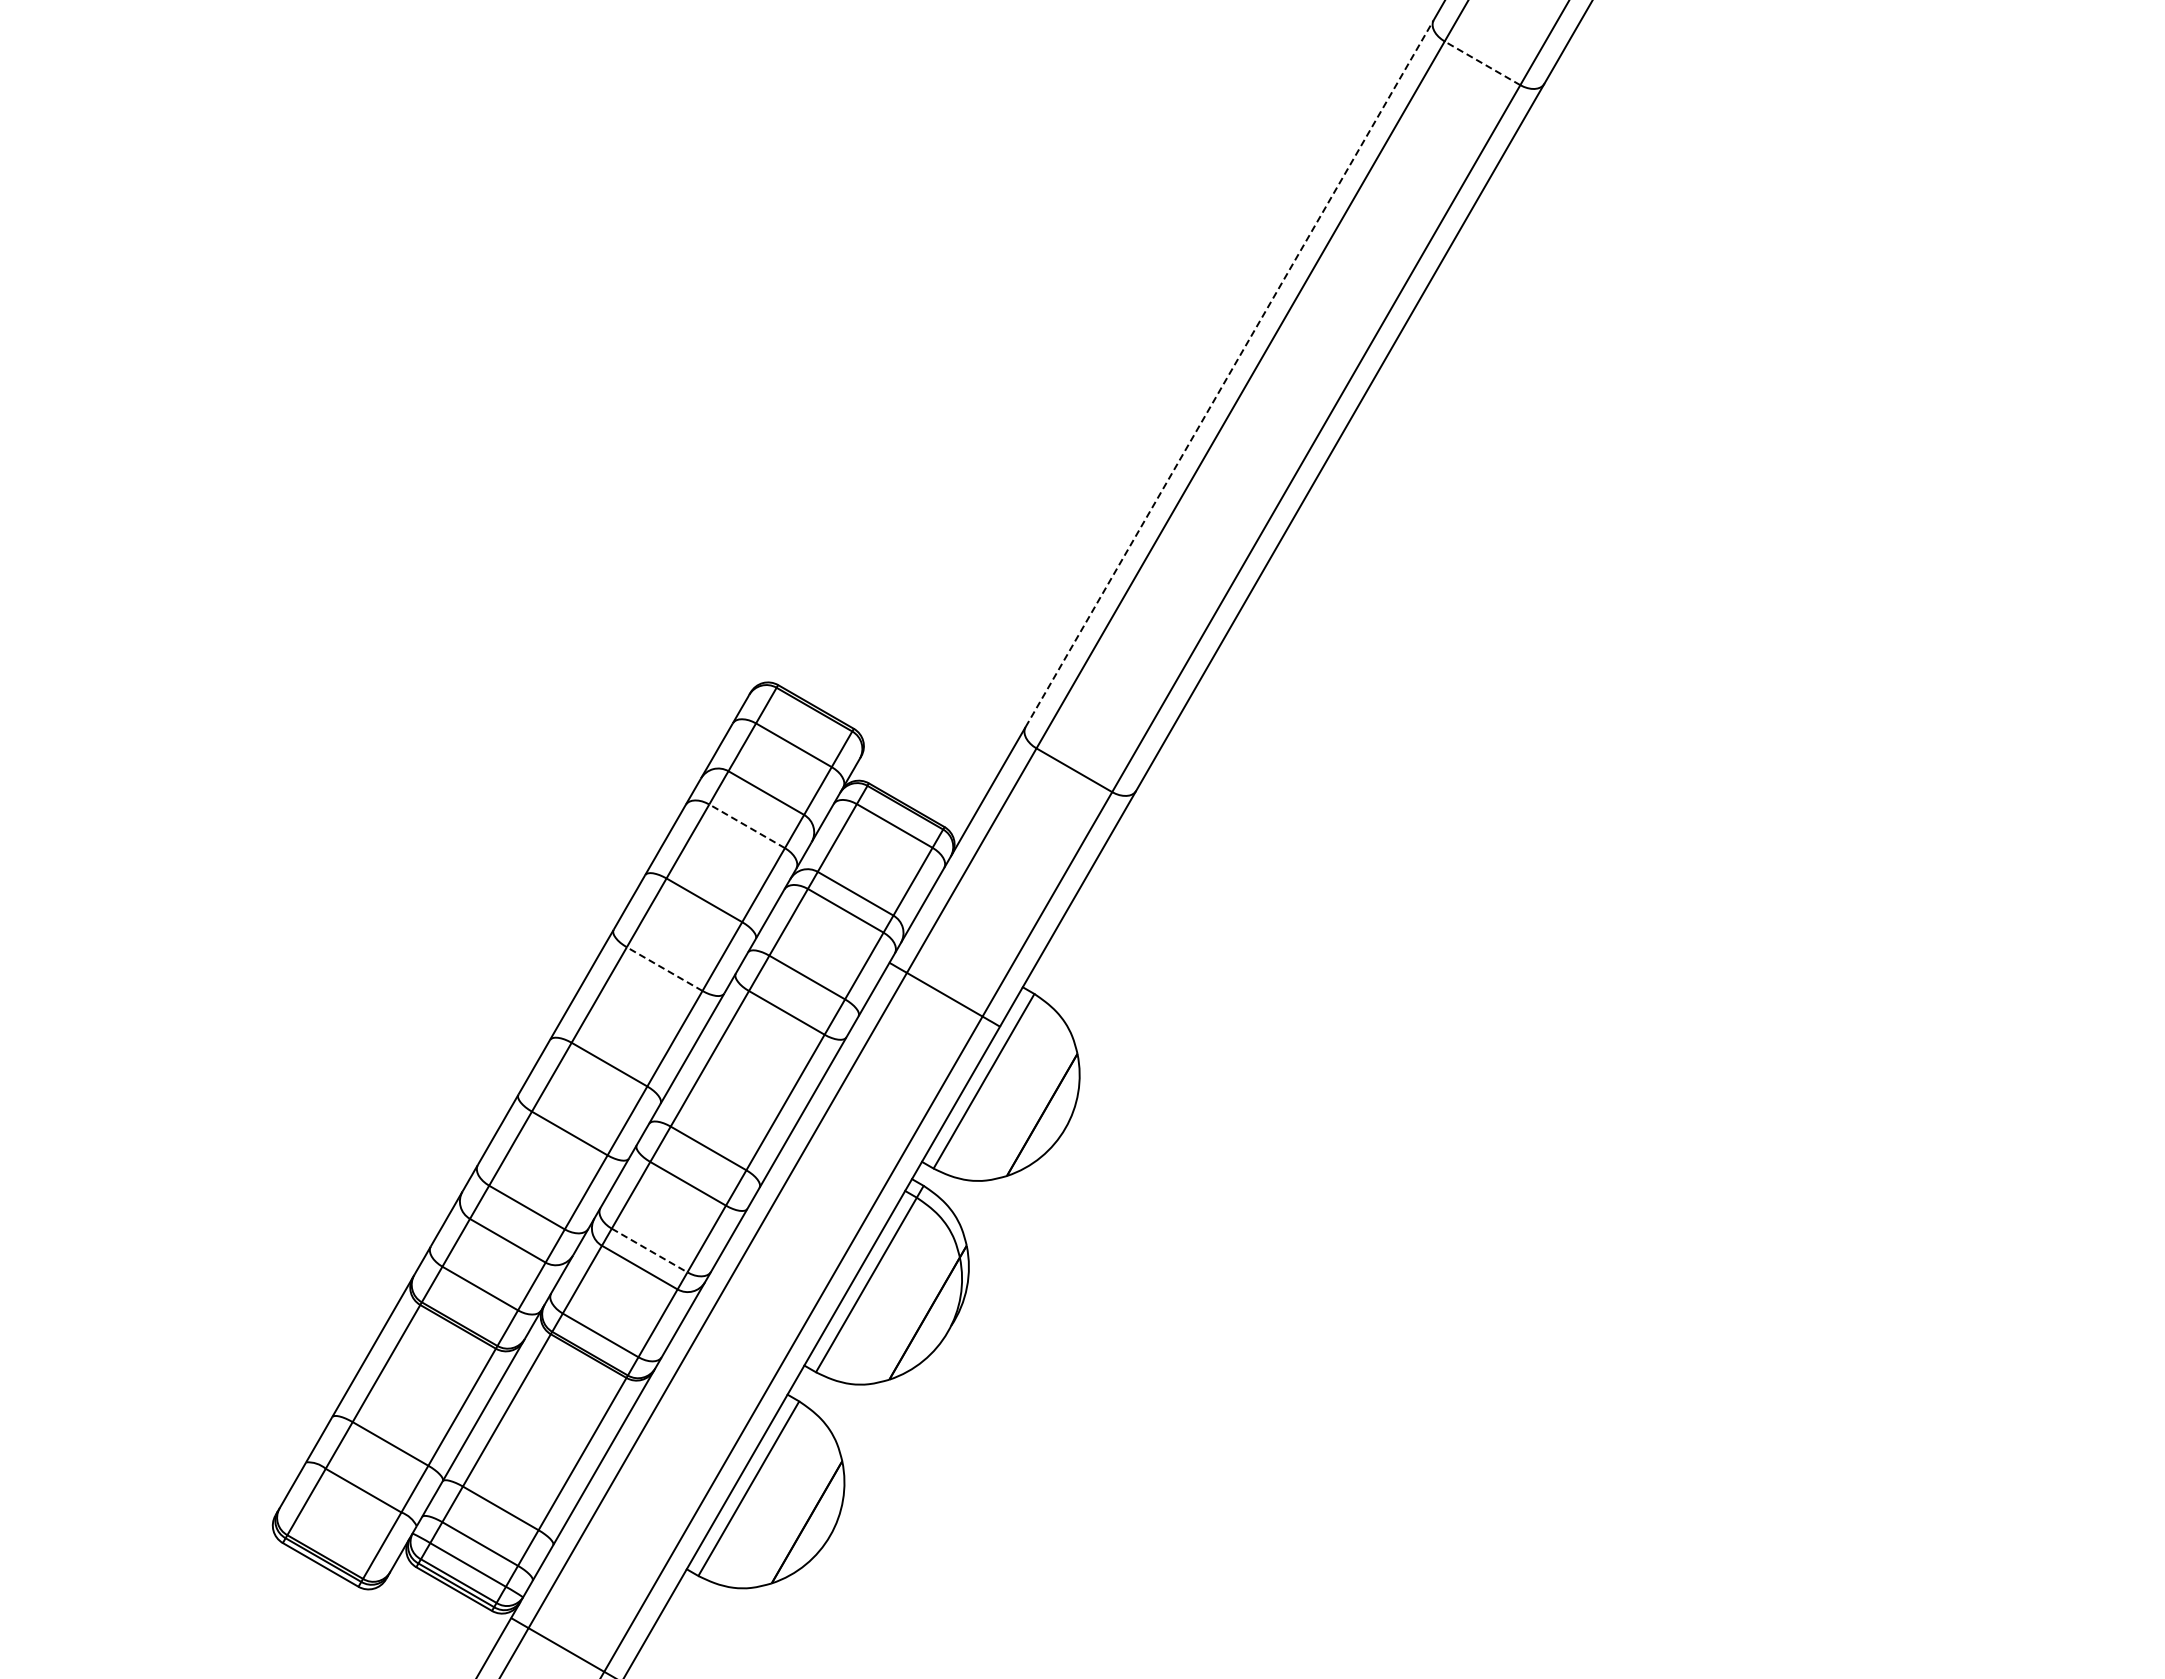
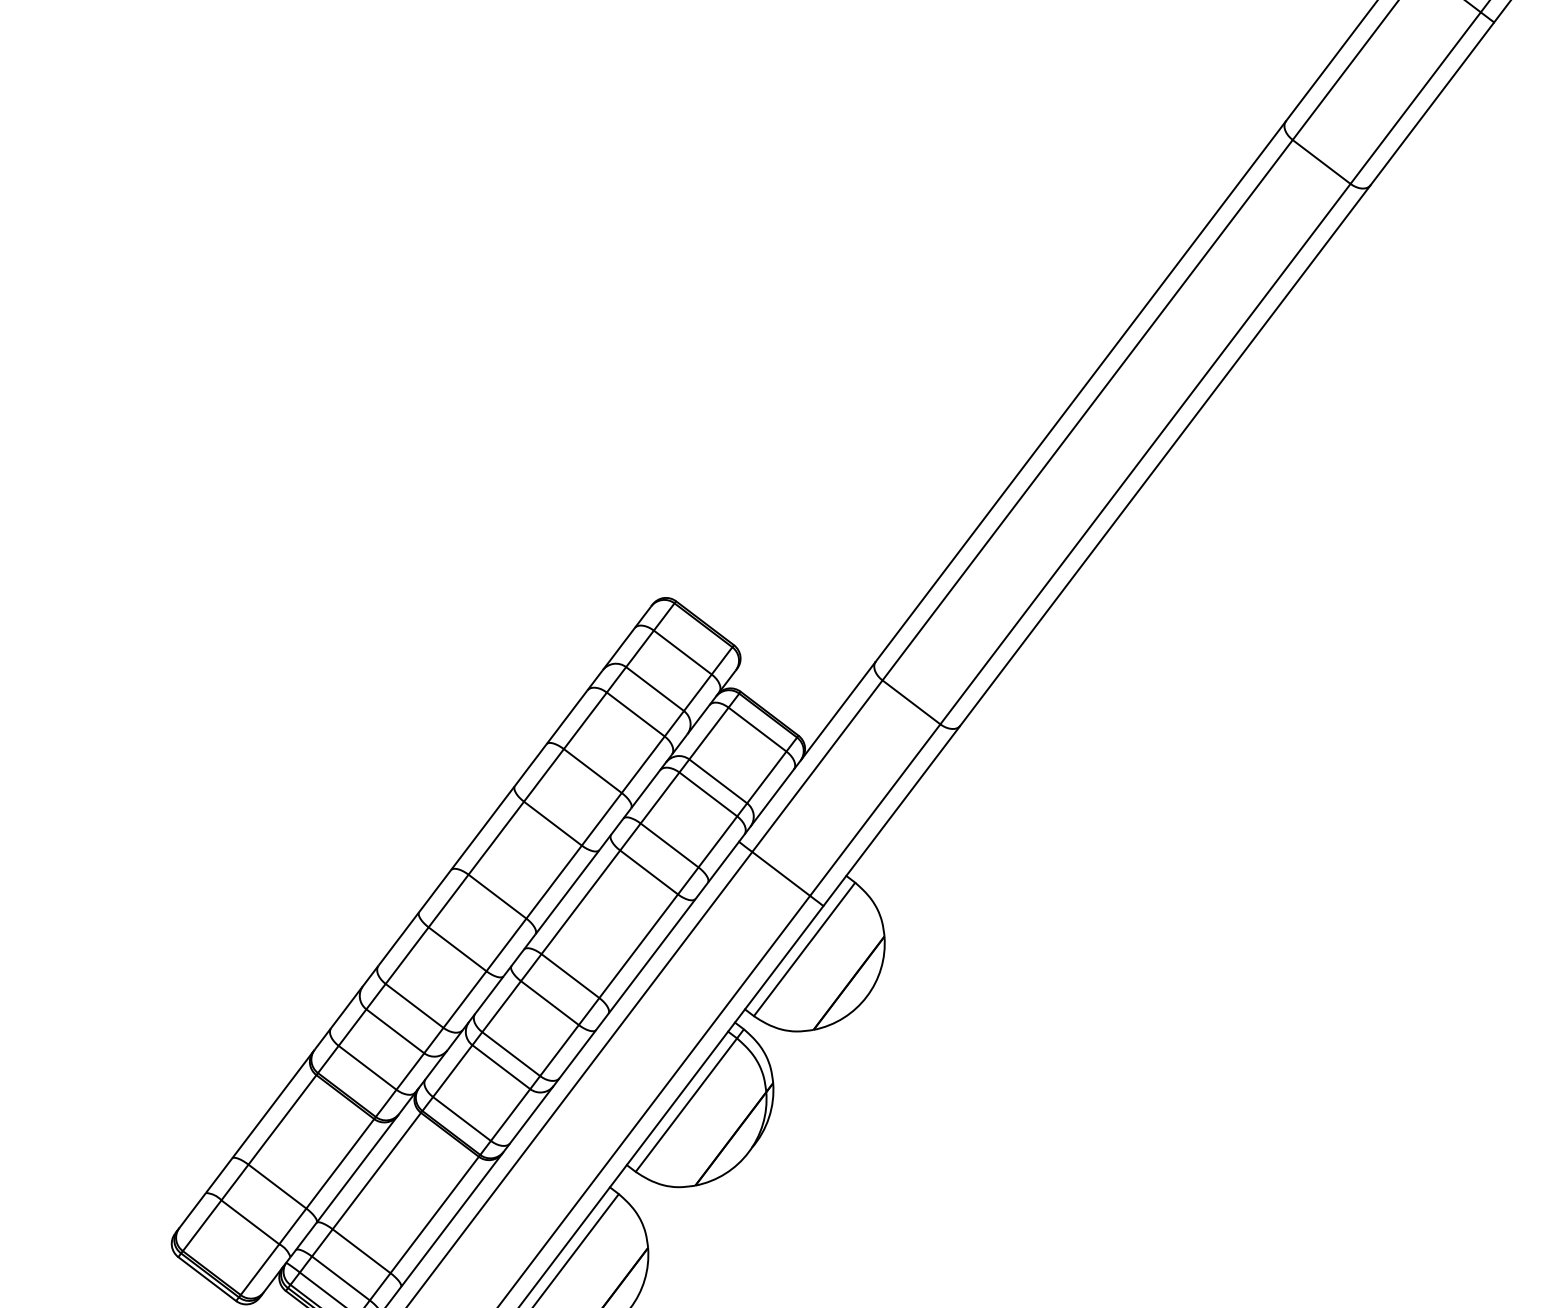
line: (1482, 63) -> (1321, 162), dashed -> solid
line: (1229, 373) -> (1080, 391), dashed -> solid
line: (747, 826) -> (636, 714), dashed -> solid
line: (664, 969) -> (552, 823), dashed -> solid
line: (649, 1250) -> (511, 1054), dashed -> solid

